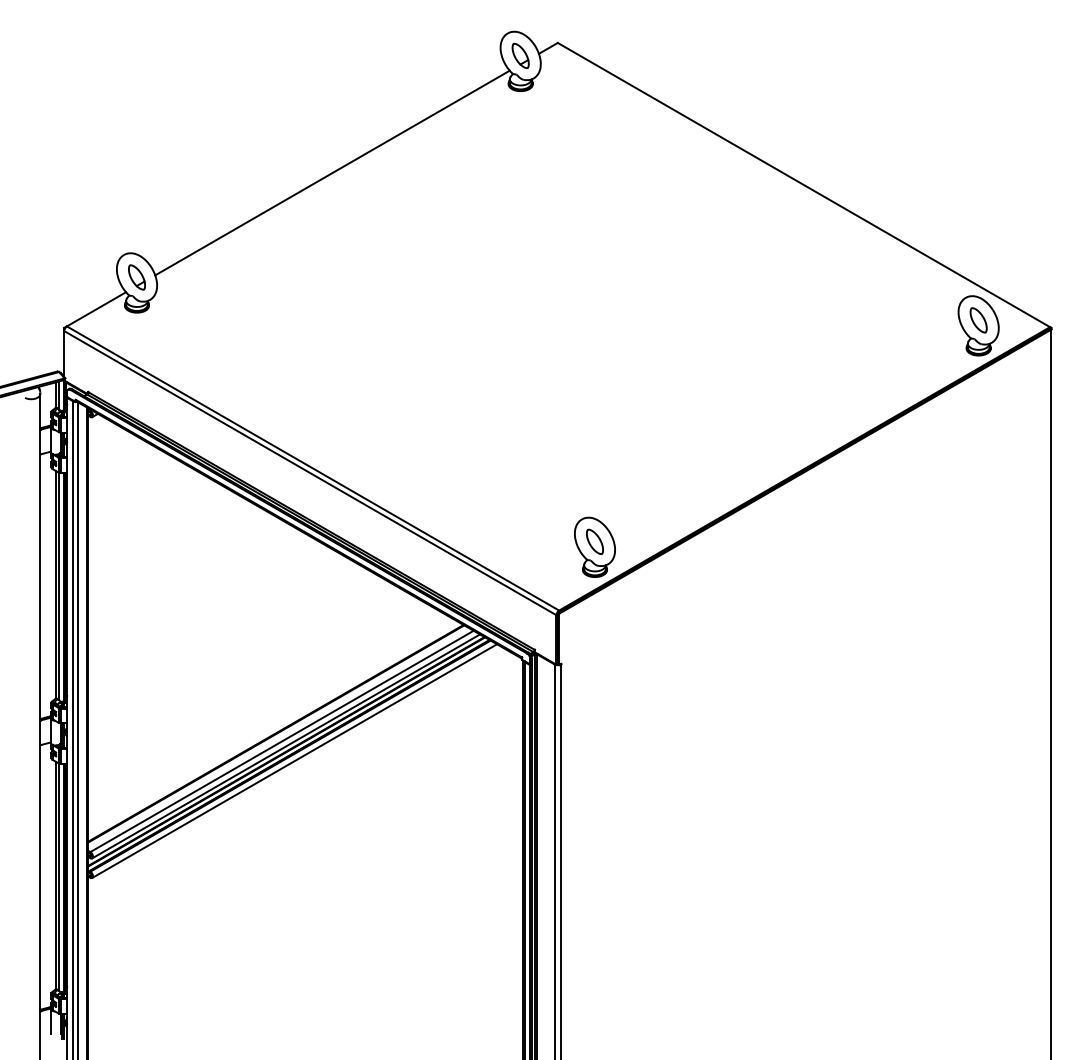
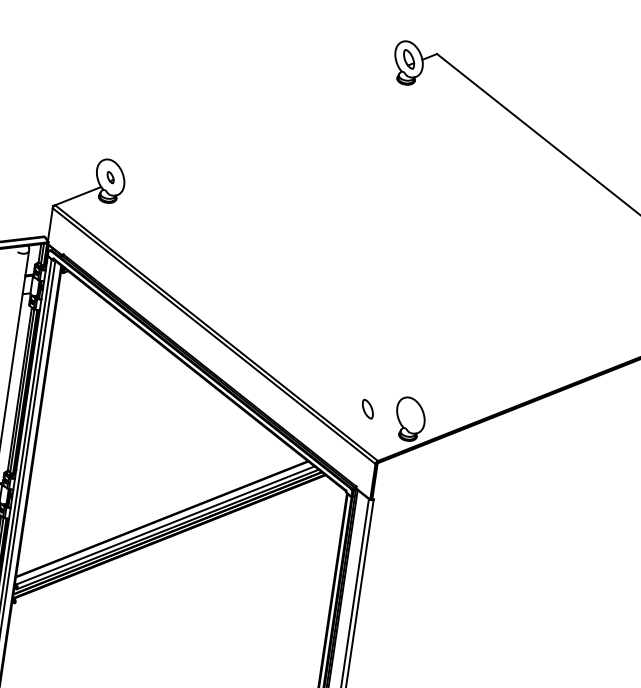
line: (332, 172) -> (261, 123), removed
part: (136, 277) -> (110, 177), size x0.6
part: (594, 541) -> (367, 408), moved
line: (294, 761) -> (172, 541), removed

